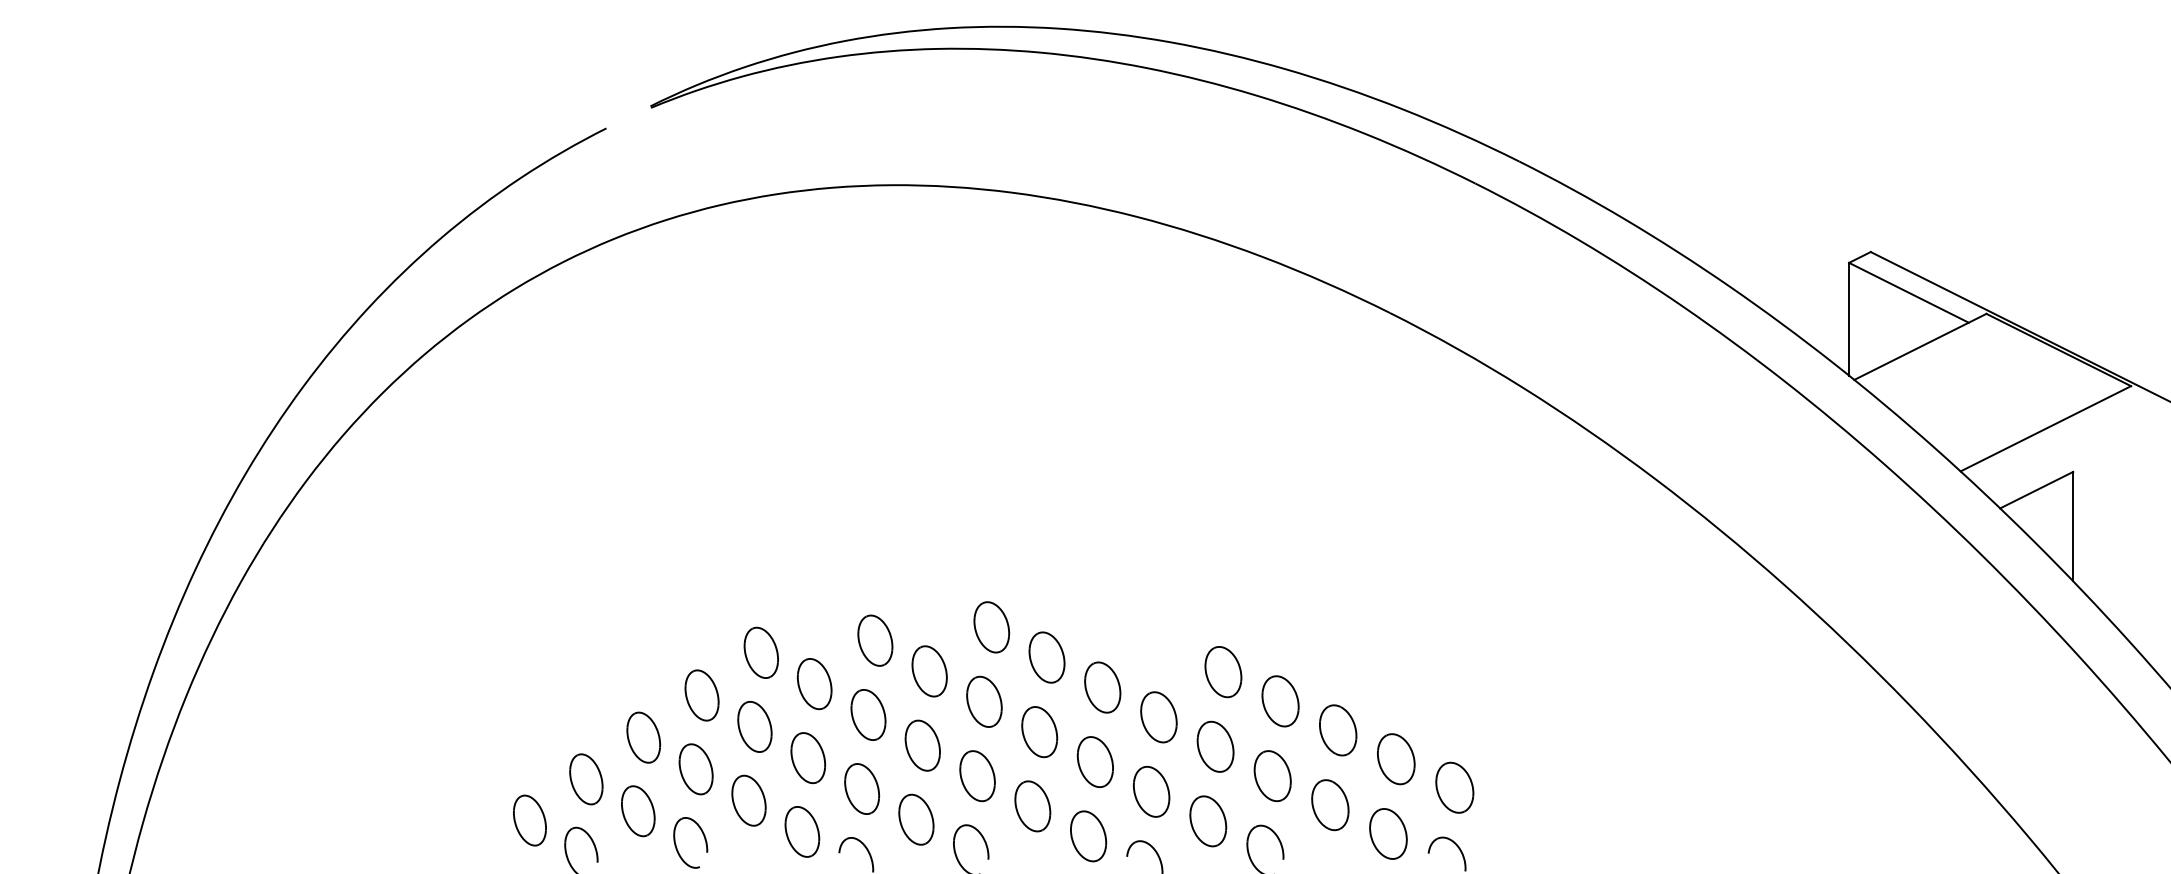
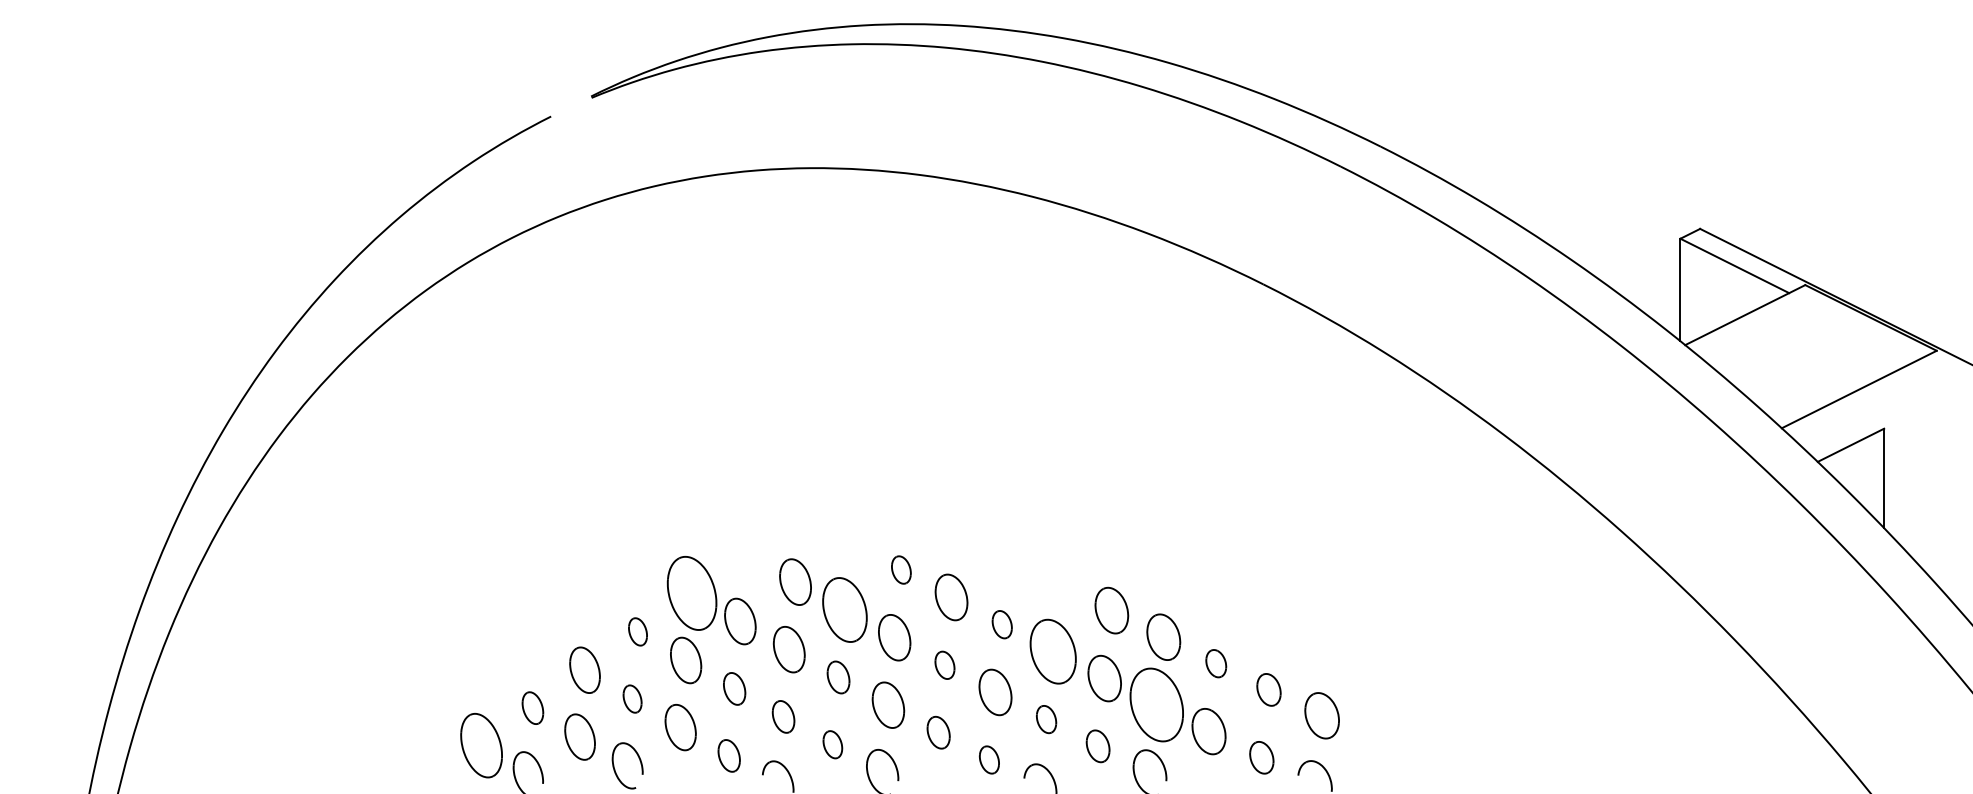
part: (991, 627) -> (901, 570), size x0.6
part: (760, 652) -> (691, 592), size x1.6
part: (929, 671) -> (844, 610), size x1.4
part: (1102, 687) -> (1001, 624), size x0.6
part: (701, 695) -> (637, 631), size x0.6
part: (1158, 717) -> (1052, 651), size x1.4
part: (1338, 730) -> (1216, 663), size x0.6
part: (1039, 732) -> (944, 665), size x0.6
part: (922, 745) -> (838, 677), size x0.7
part: (808, 758) -> (734, 689), size x0.7
part: (1396, 759) -> (1269, 690), size x0.7
part: (695, 769) -> (632, 699), size x0.6
part: (1272, 776) -> (1156, 705), size x1.6
part: (586, 779) -> (533, 708), size x0.7
part: (862, 788) -> (783, 716), size x0.7
part: (1151, 791) -> (1046, 719), size x0.6
part: (1032, 806) -> (938, 732), size x0.7
part: (916, 819) -> (832, 744), size x0.6
part: (529, 820) -> (481, 745), size x1.4
part: (1208, 821) -> (1098, 746), size x0.7
part: (802, 831) -> (729, 755), size x0.7
part: (1388, 833) -> (1261, 757), size x0.7
part: (1088, 836) -> (989, 760), size x0.6

